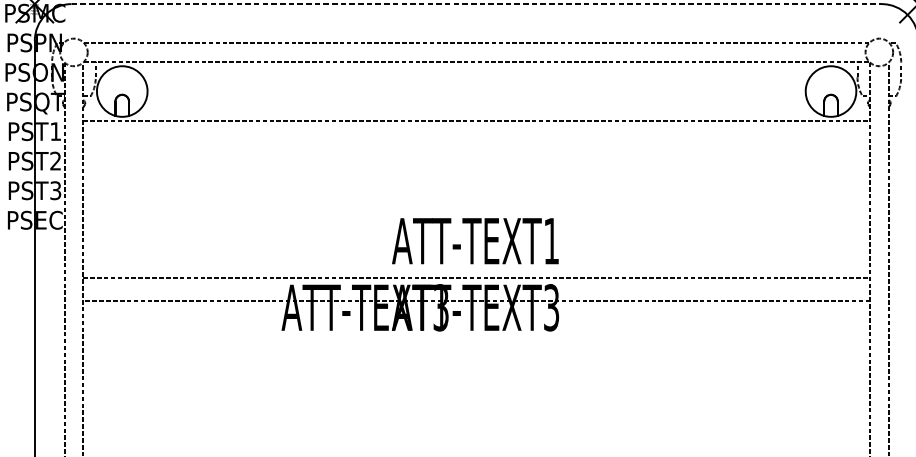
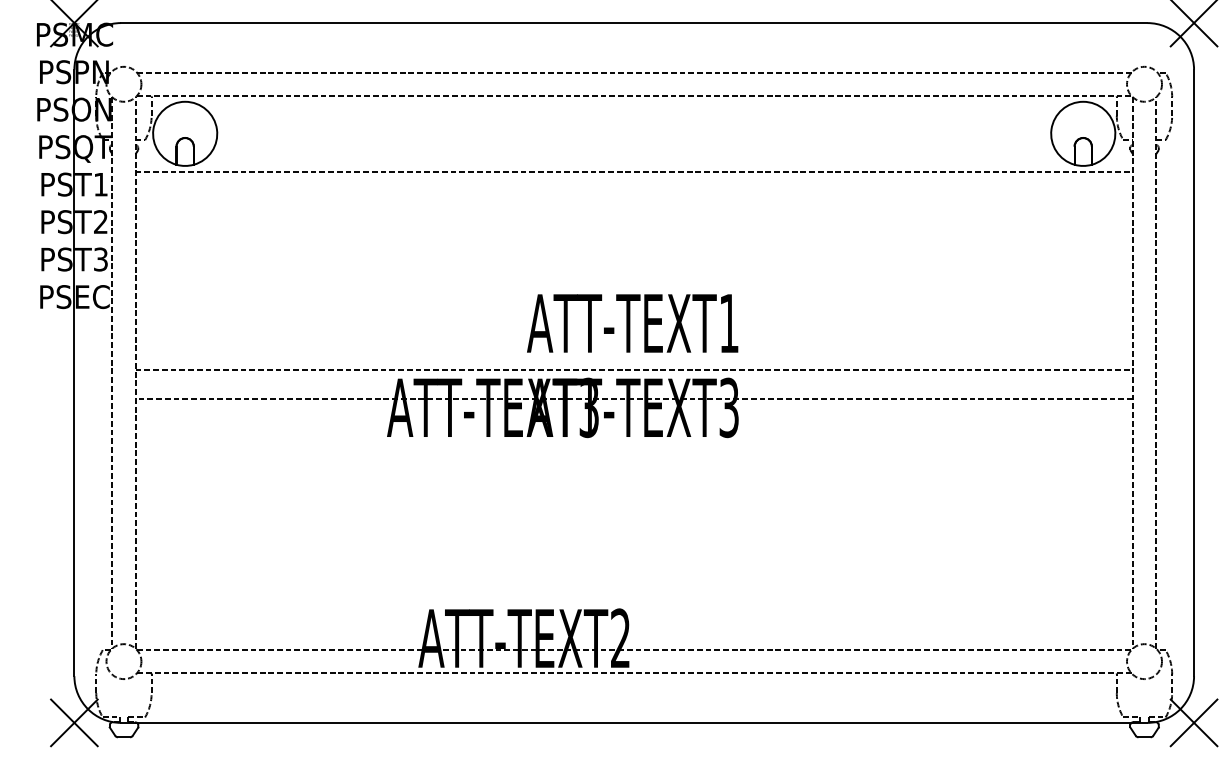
line: (476, 4) -> (634, 23), dashed -> solid

